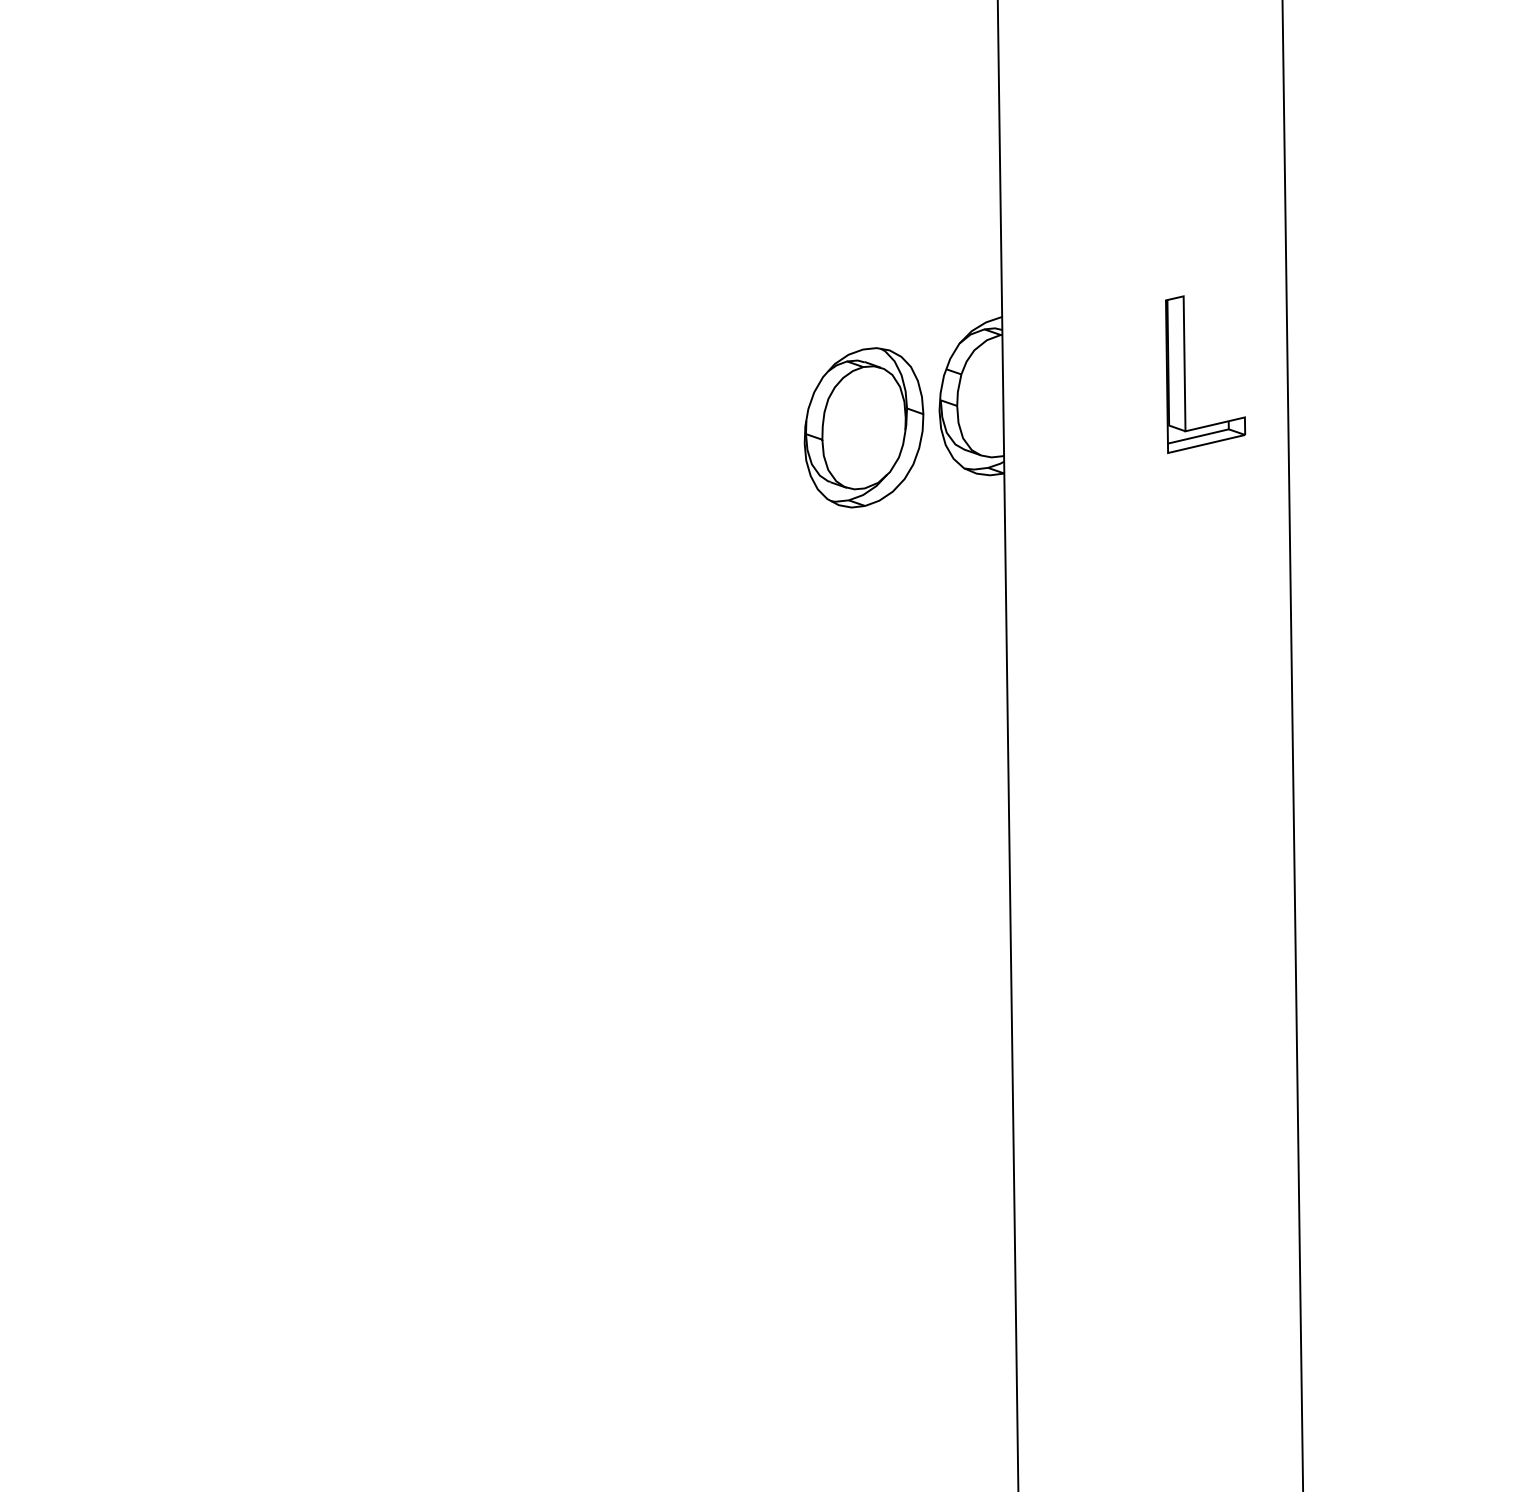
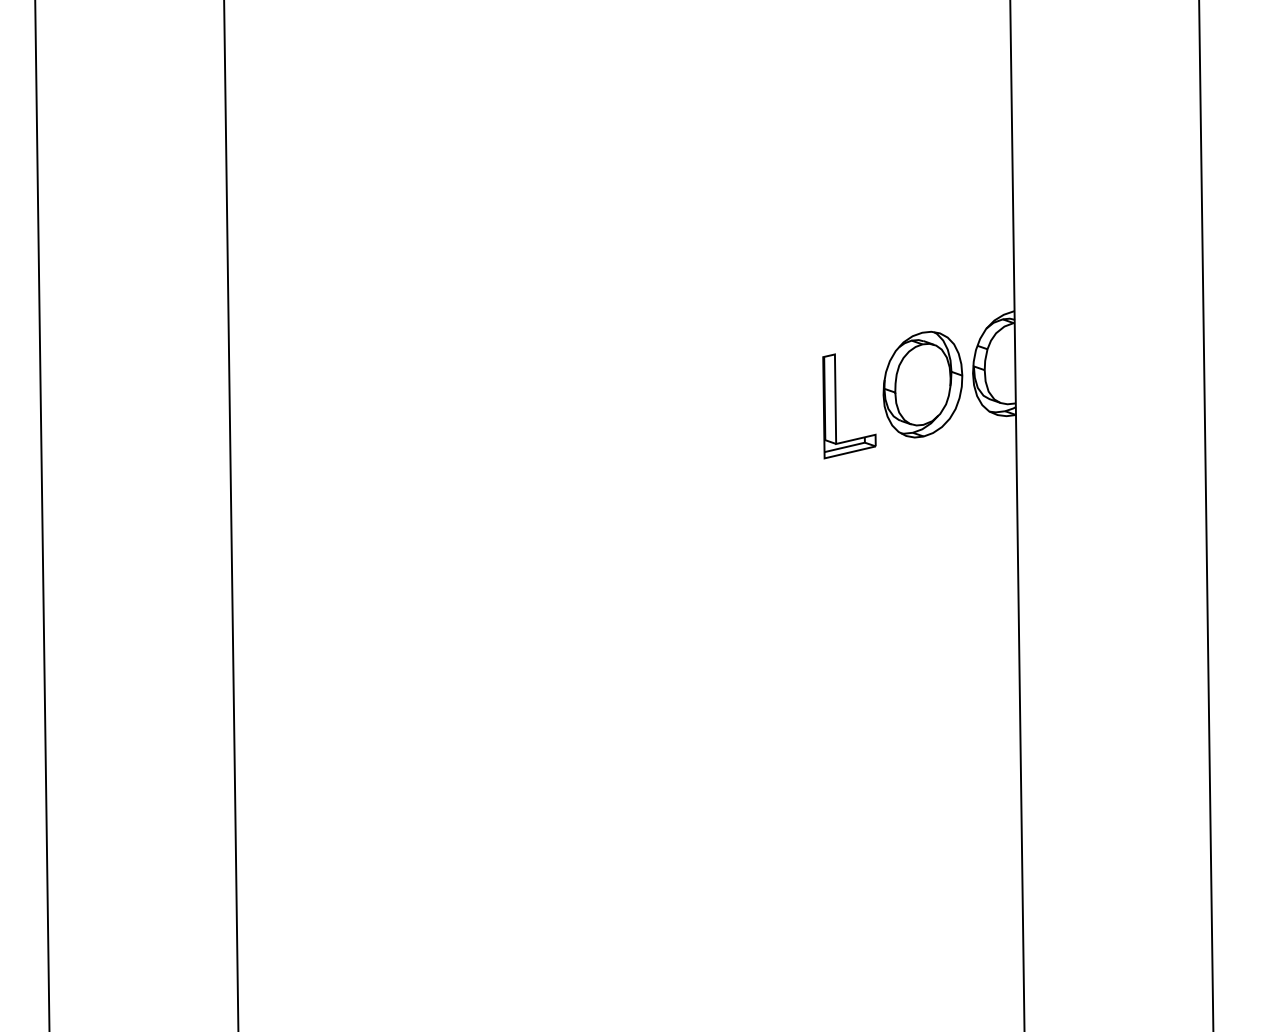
part: (1185, 374) -> (836, 406), moved

